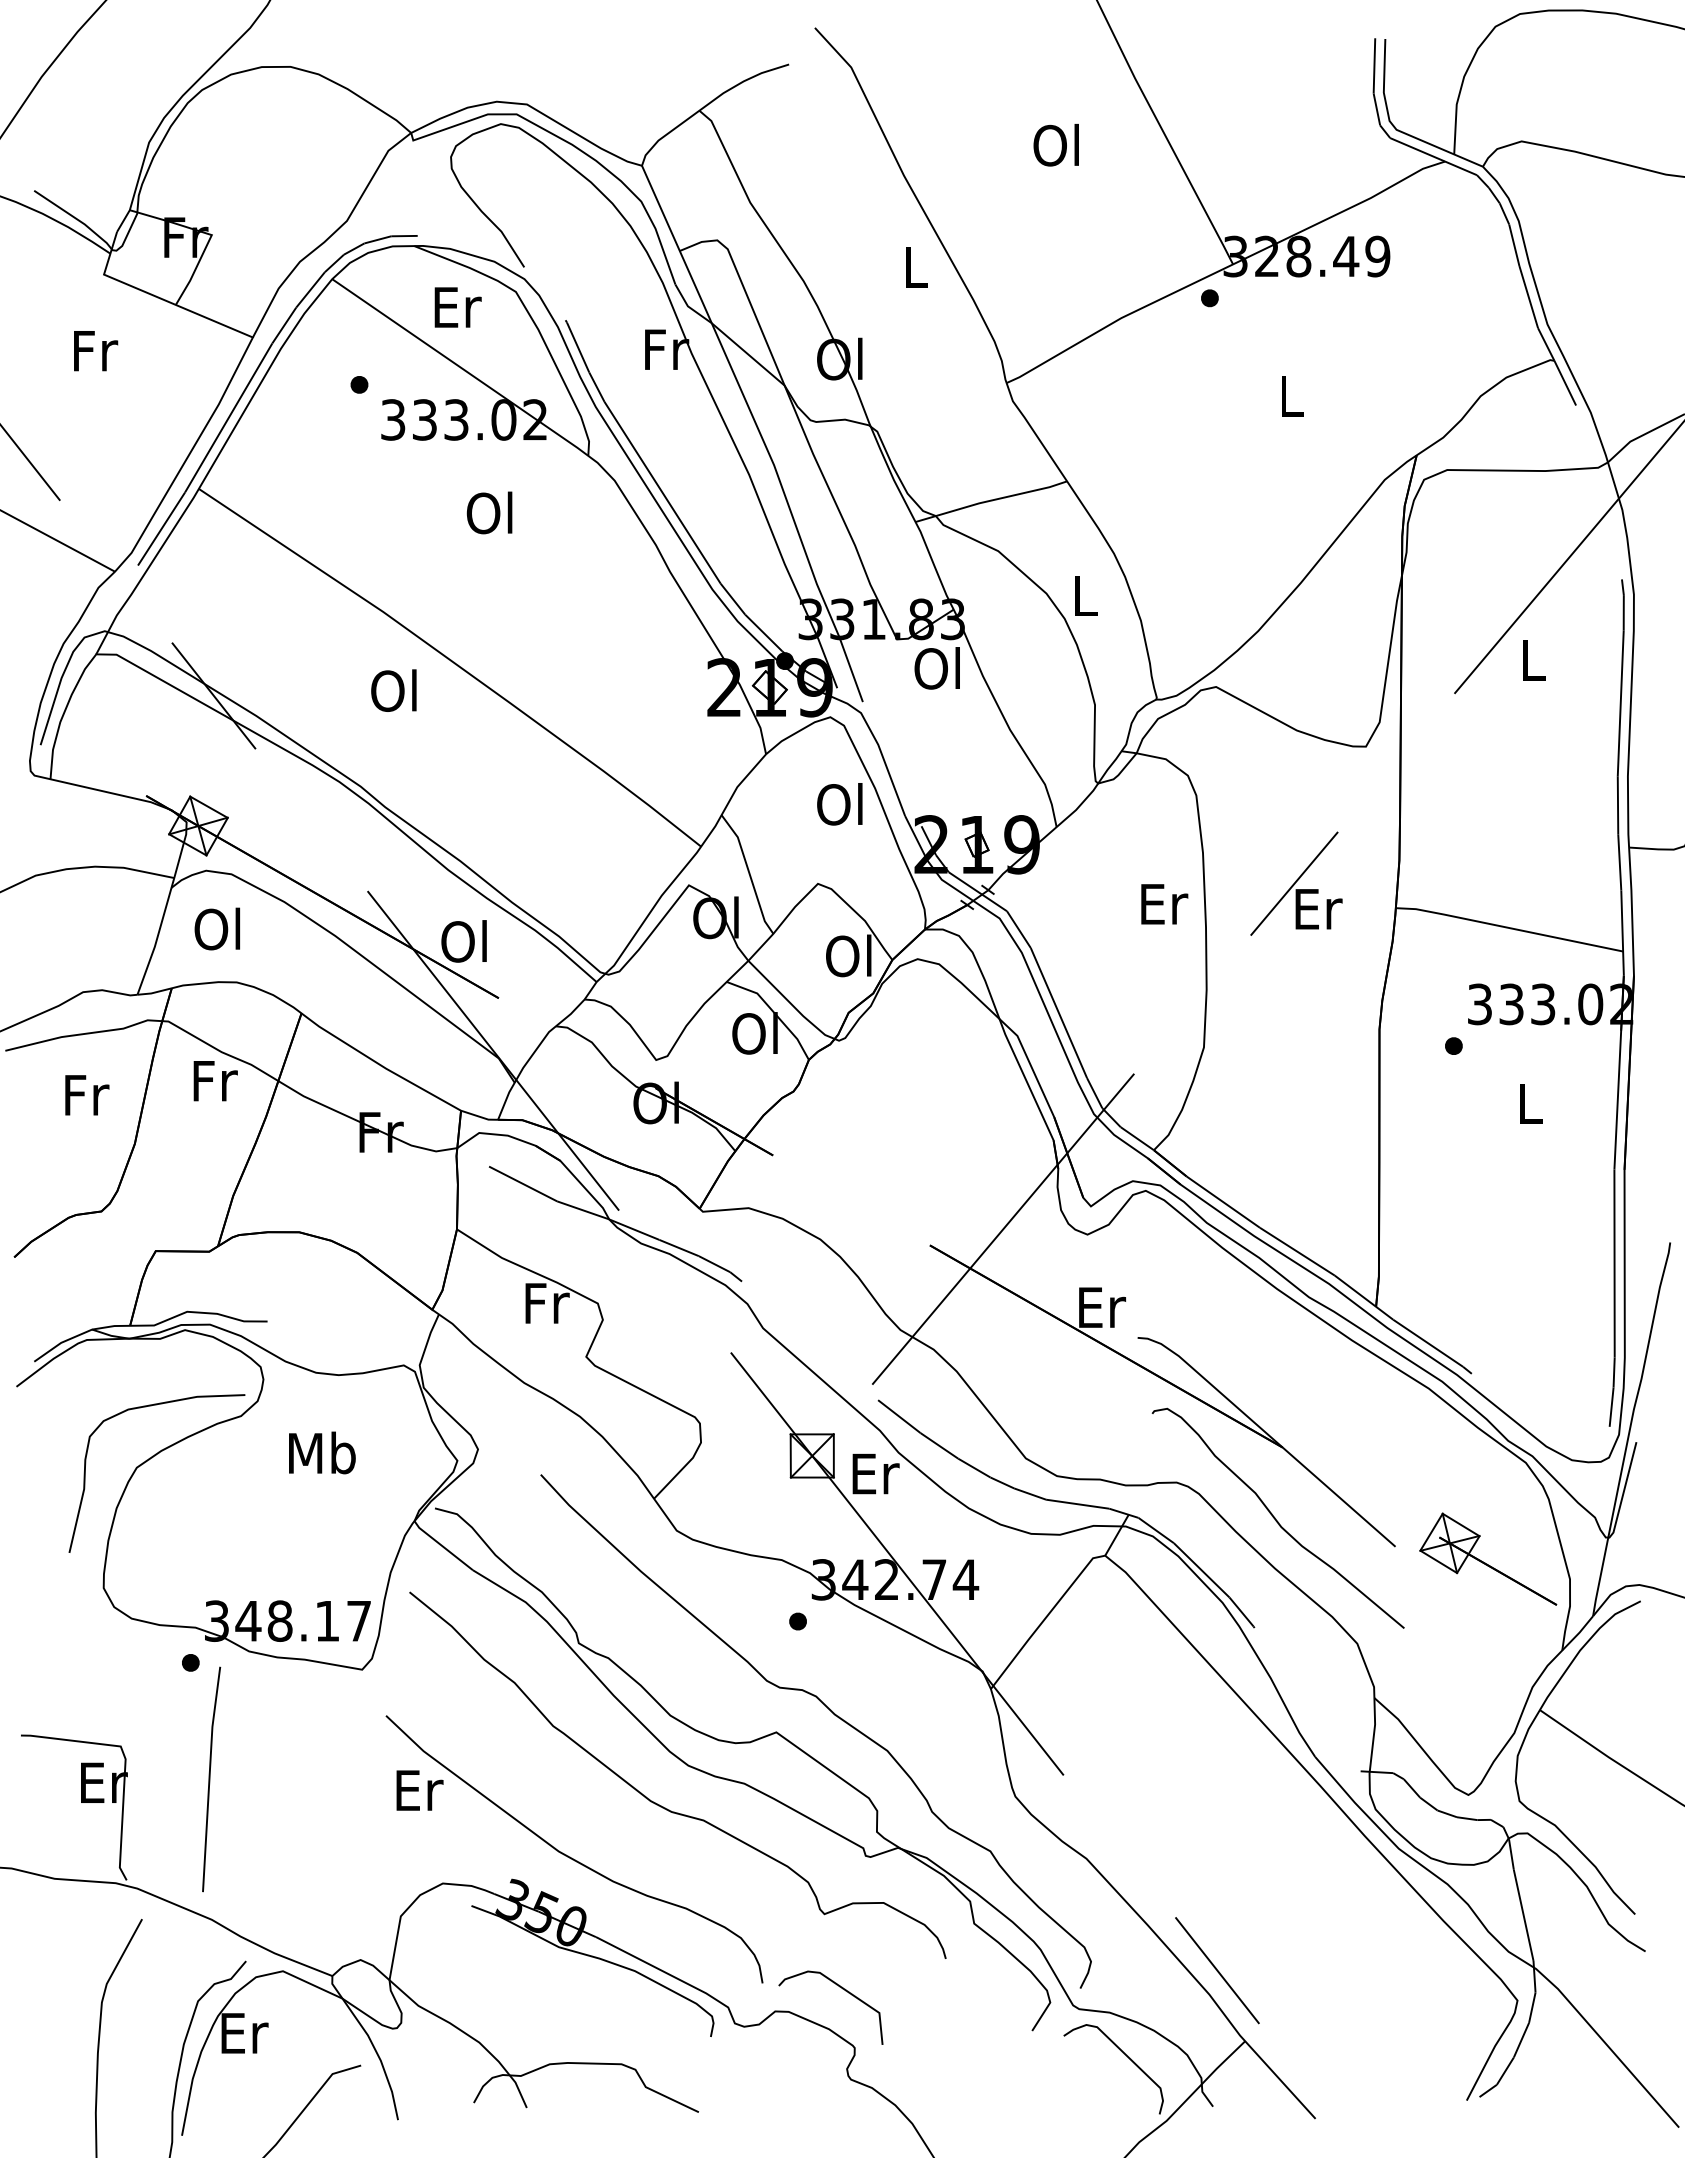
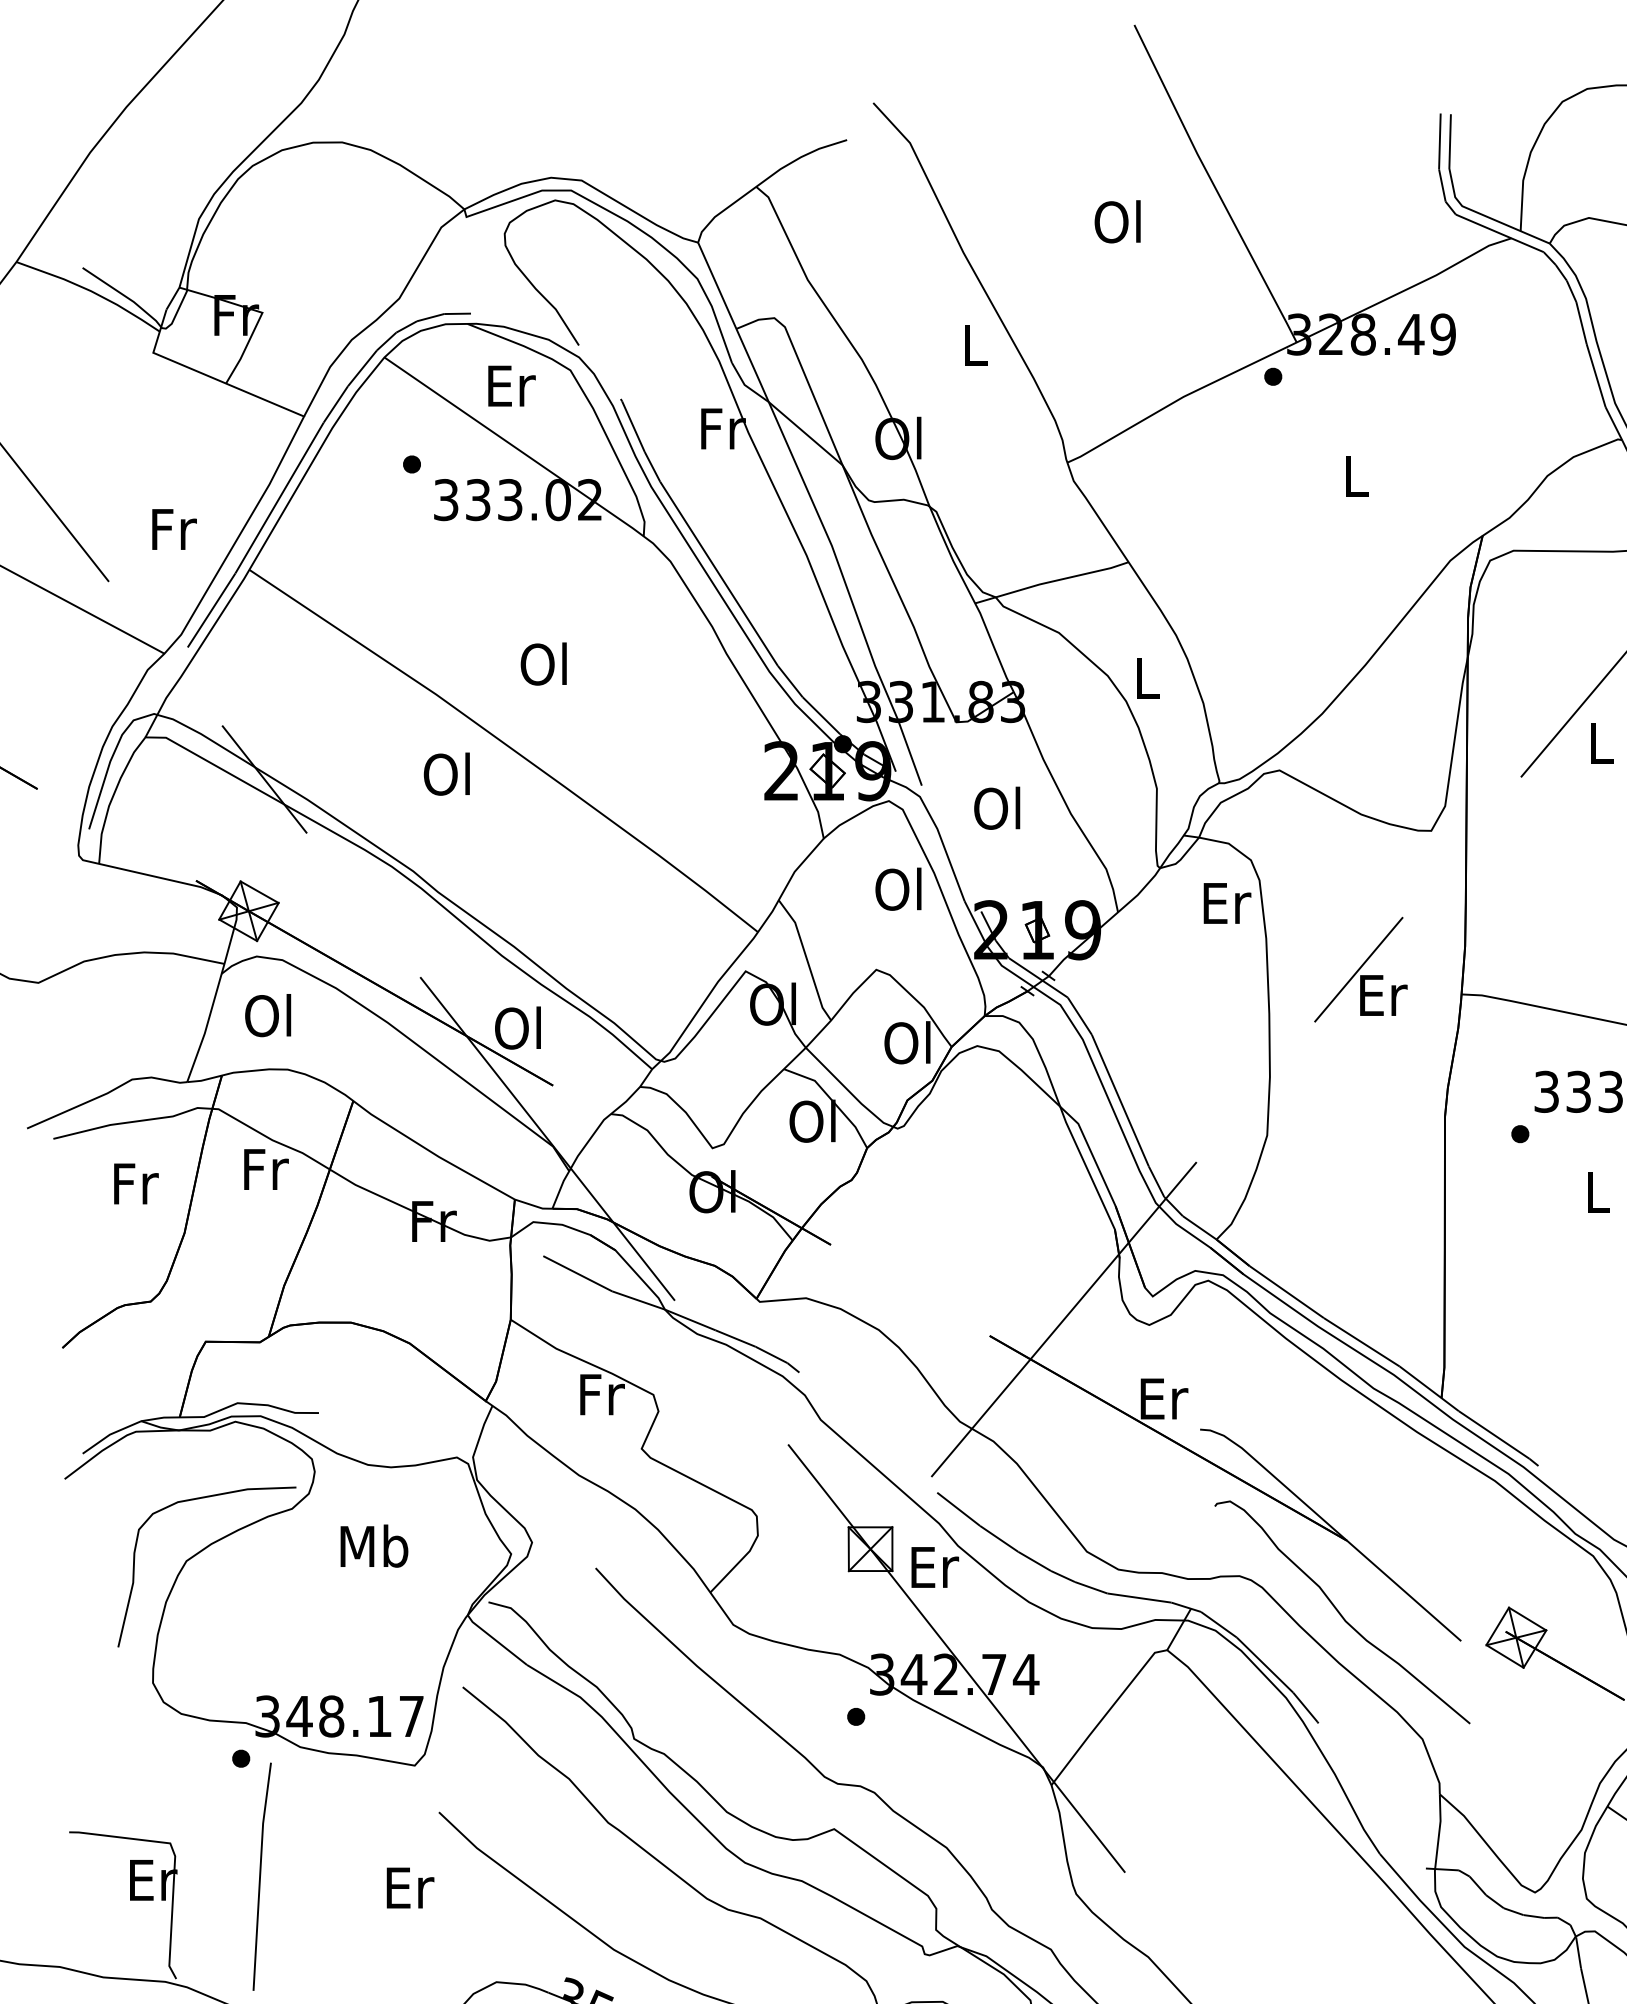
text: (96, 351) -> (175, 529), moved
text: (489, 512) -> (543, 663), moved
text: (936, 668) -> (996, 808), moved
text: (1164, 904) -> (1227, 903), moved
text: (419, 1790) -> (410, 1887), moved

